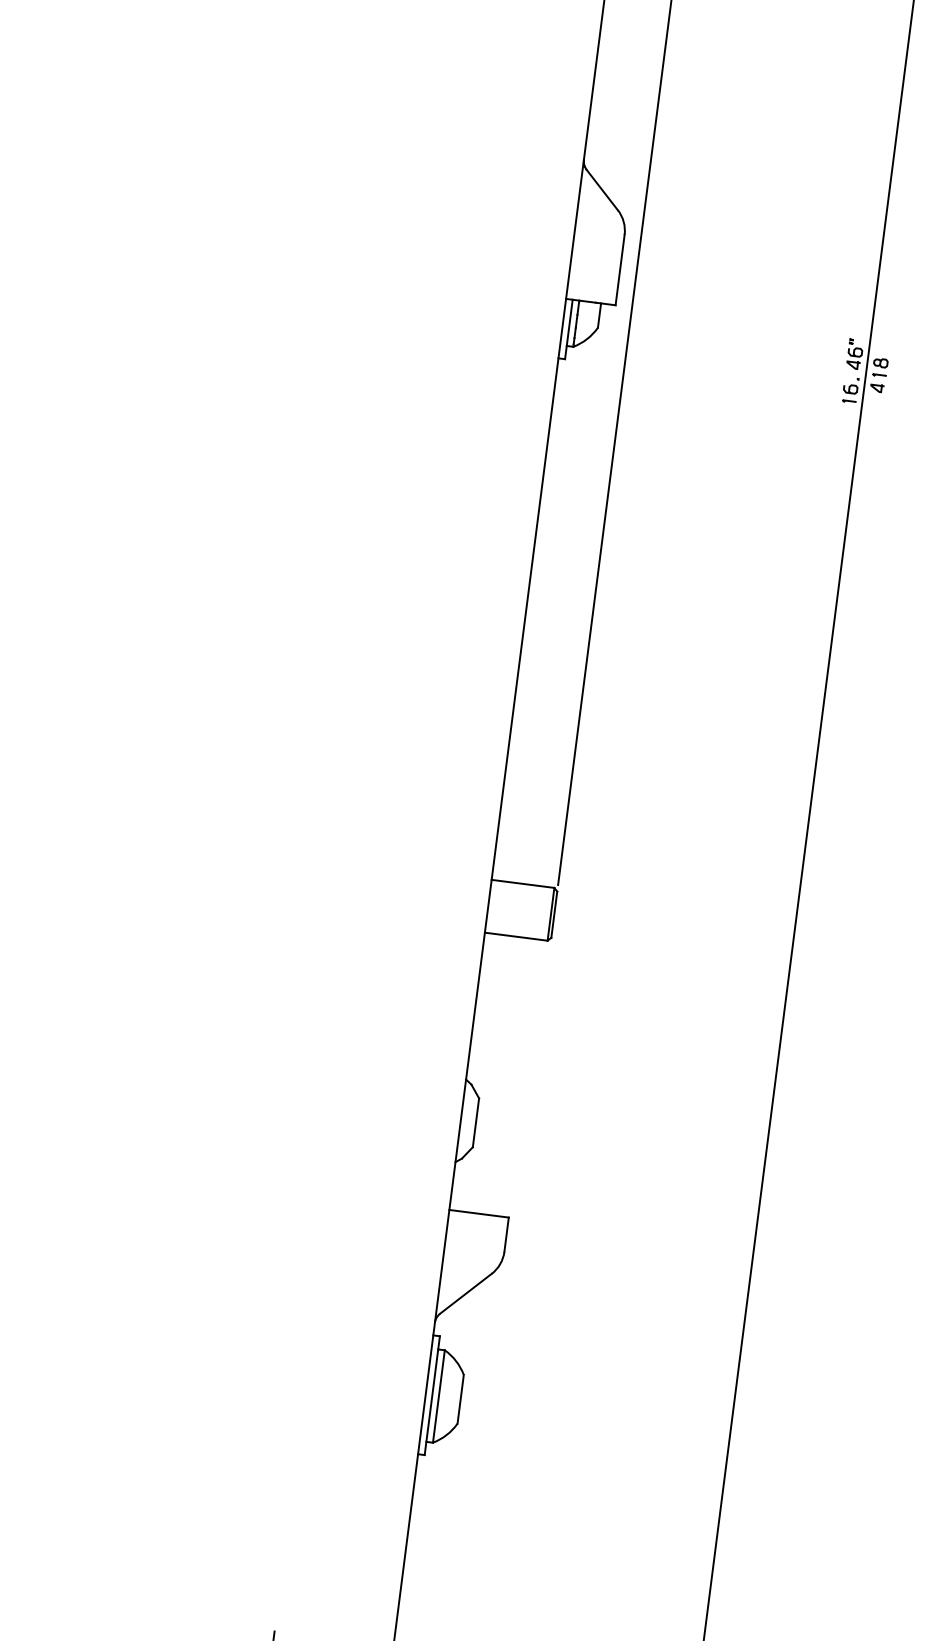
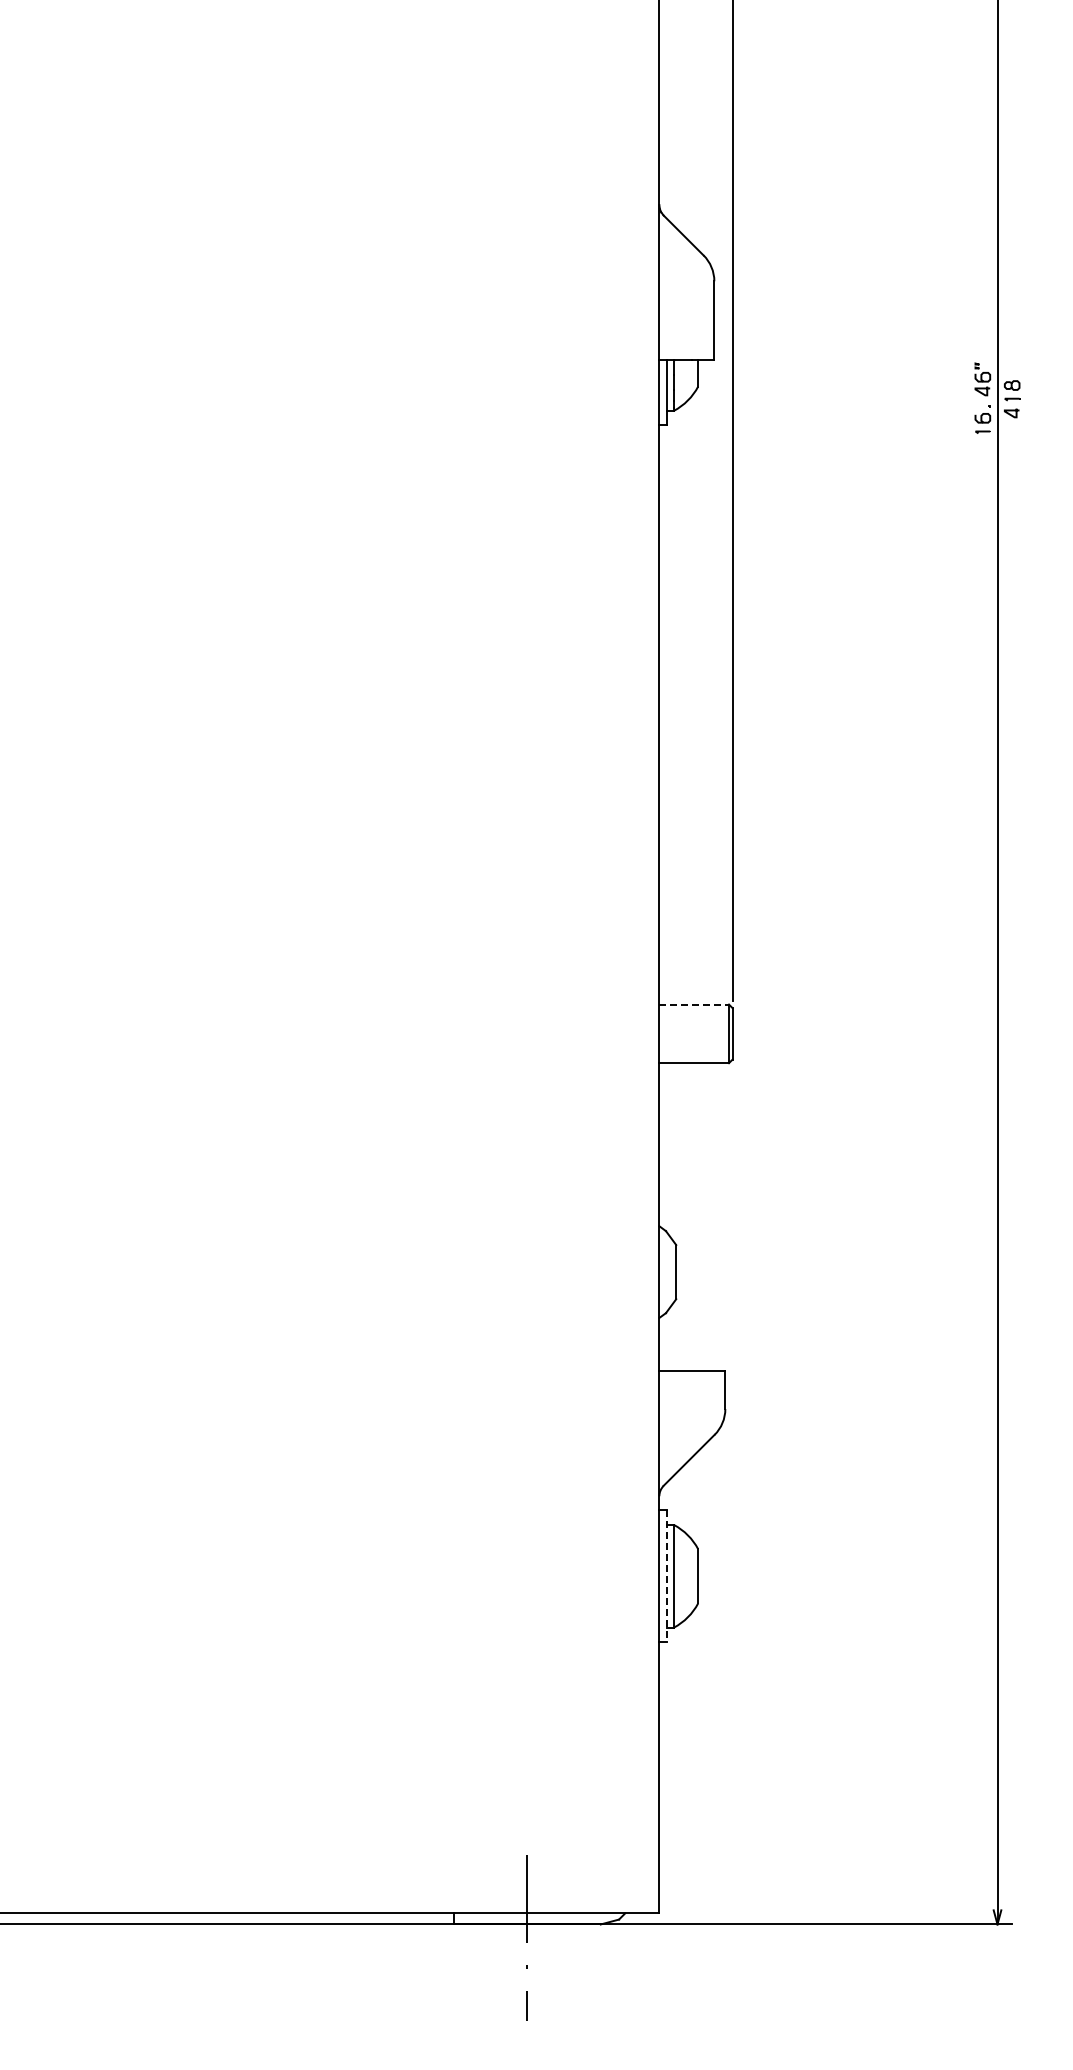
line: (523, 883) -> (694, 1004), solid -> dashed
line: (432, 1395) -> (666, 1576), solid -> dashed

